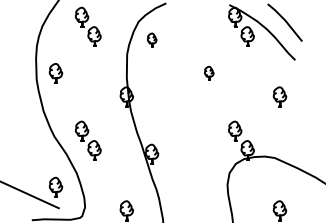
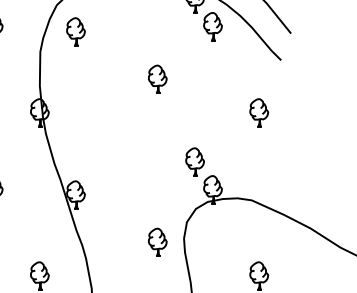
part: (152, 39) -> (76, 30), size x1.43
part: (209, 73) -> (158, 79), size x1.43
part: (209, 186) -> (158, 241), added

